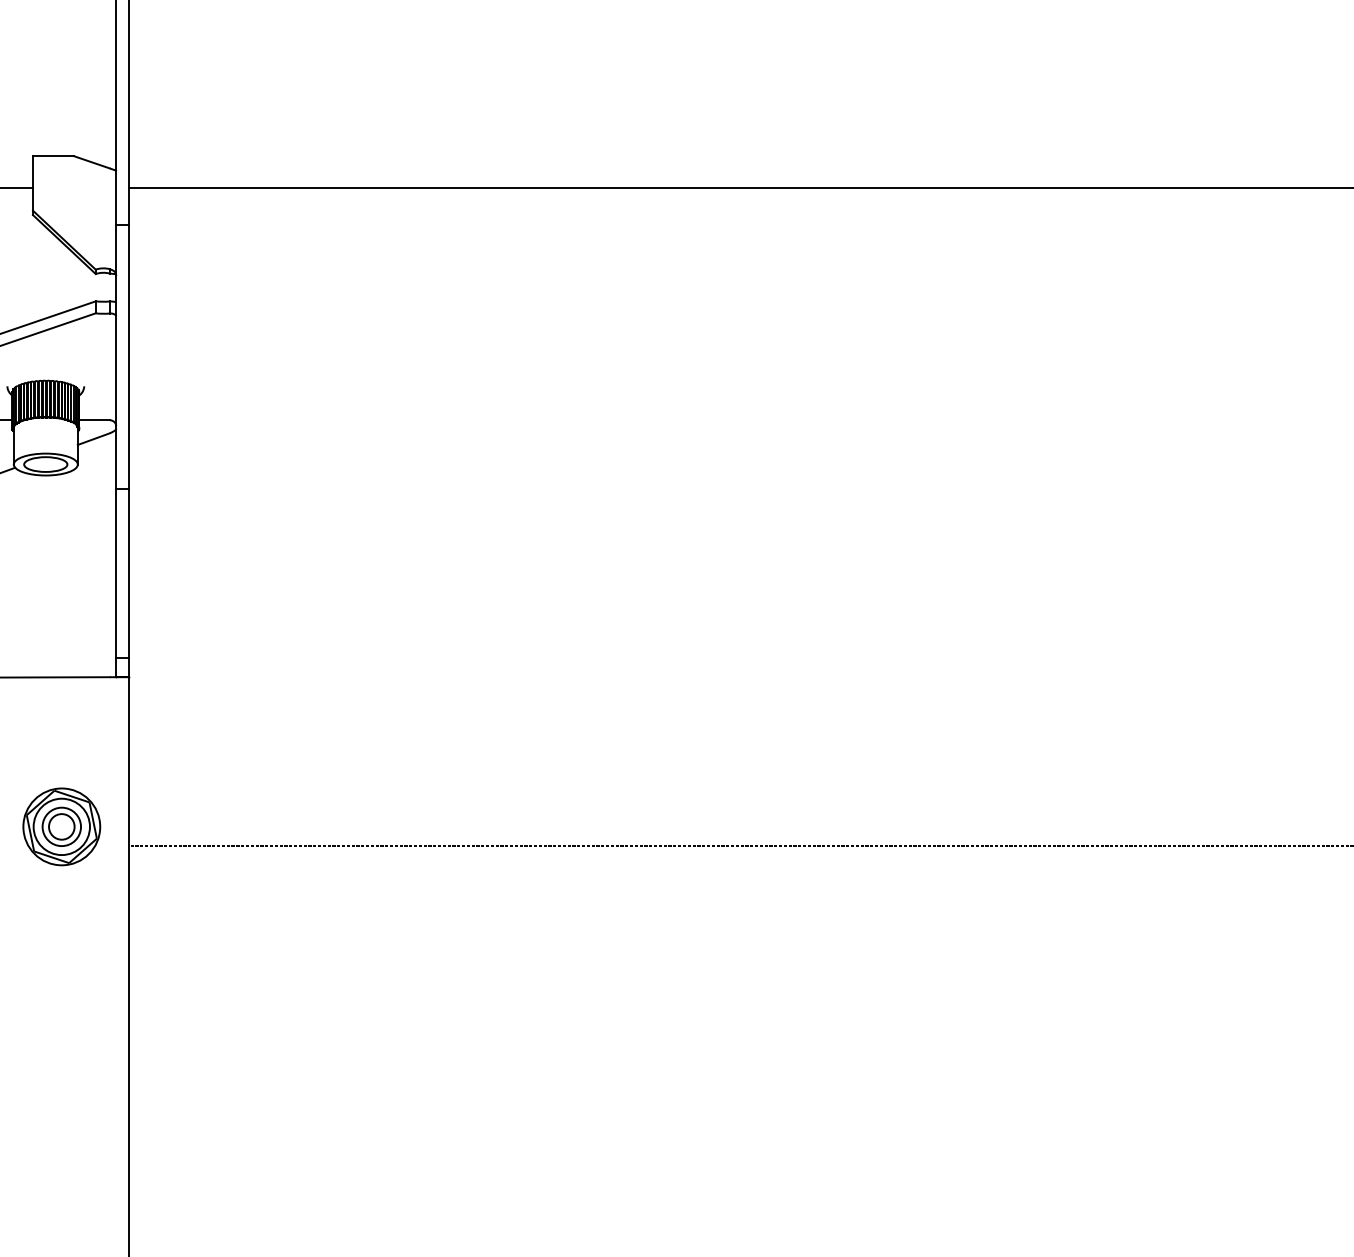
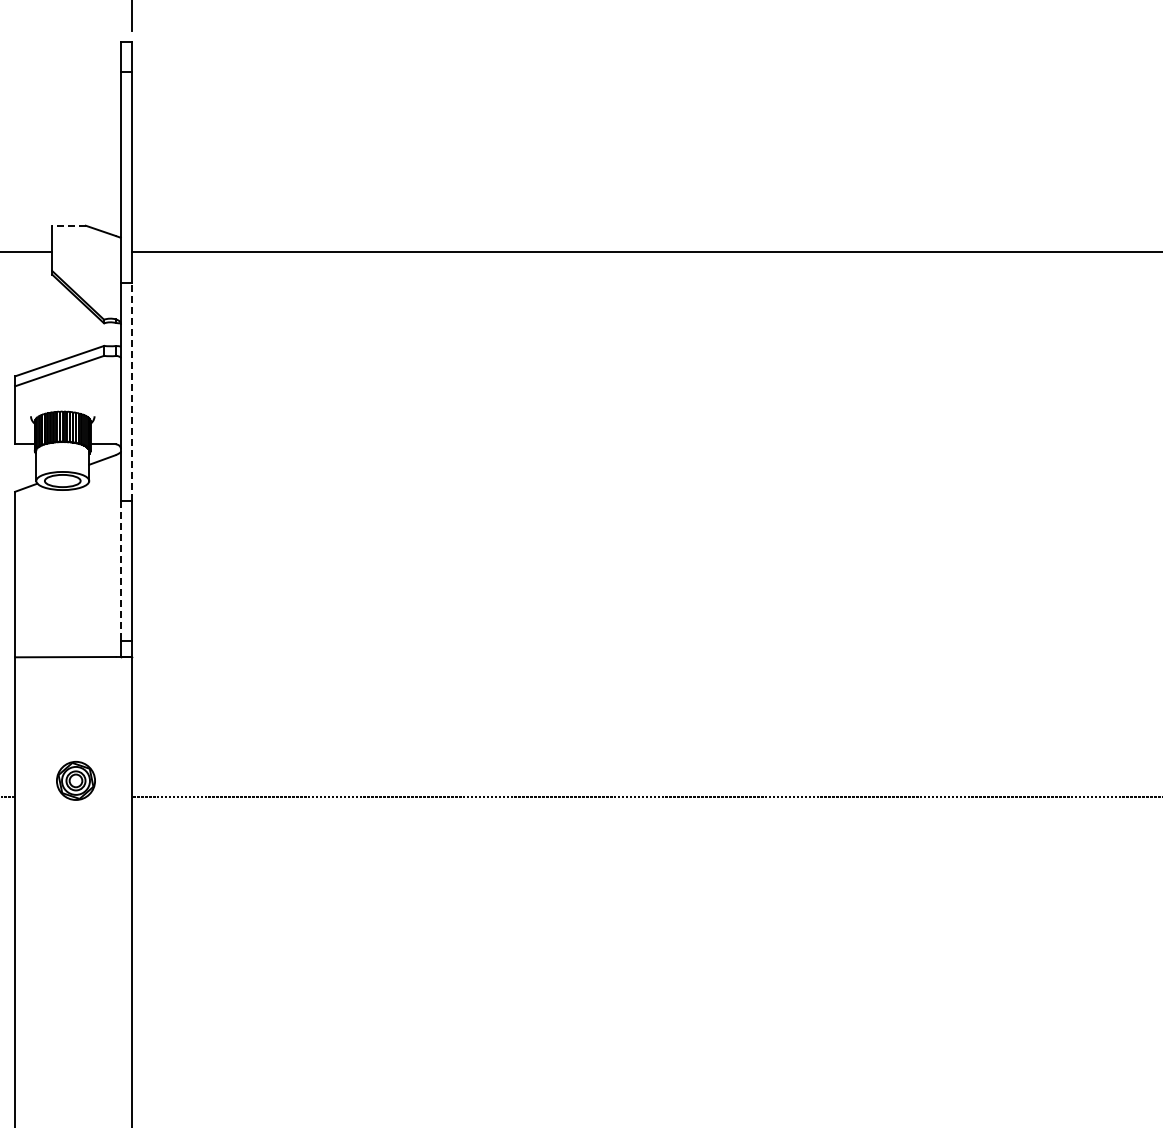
line: (53, 155) -> (69, 225), solid -> dashed
line: (128, 356) -> (131, 391), solid -> dashed
line: (116, 573) -> (121, 571), solid -> dashed
part: (61, 826) -> (75, 780), size x0.6

